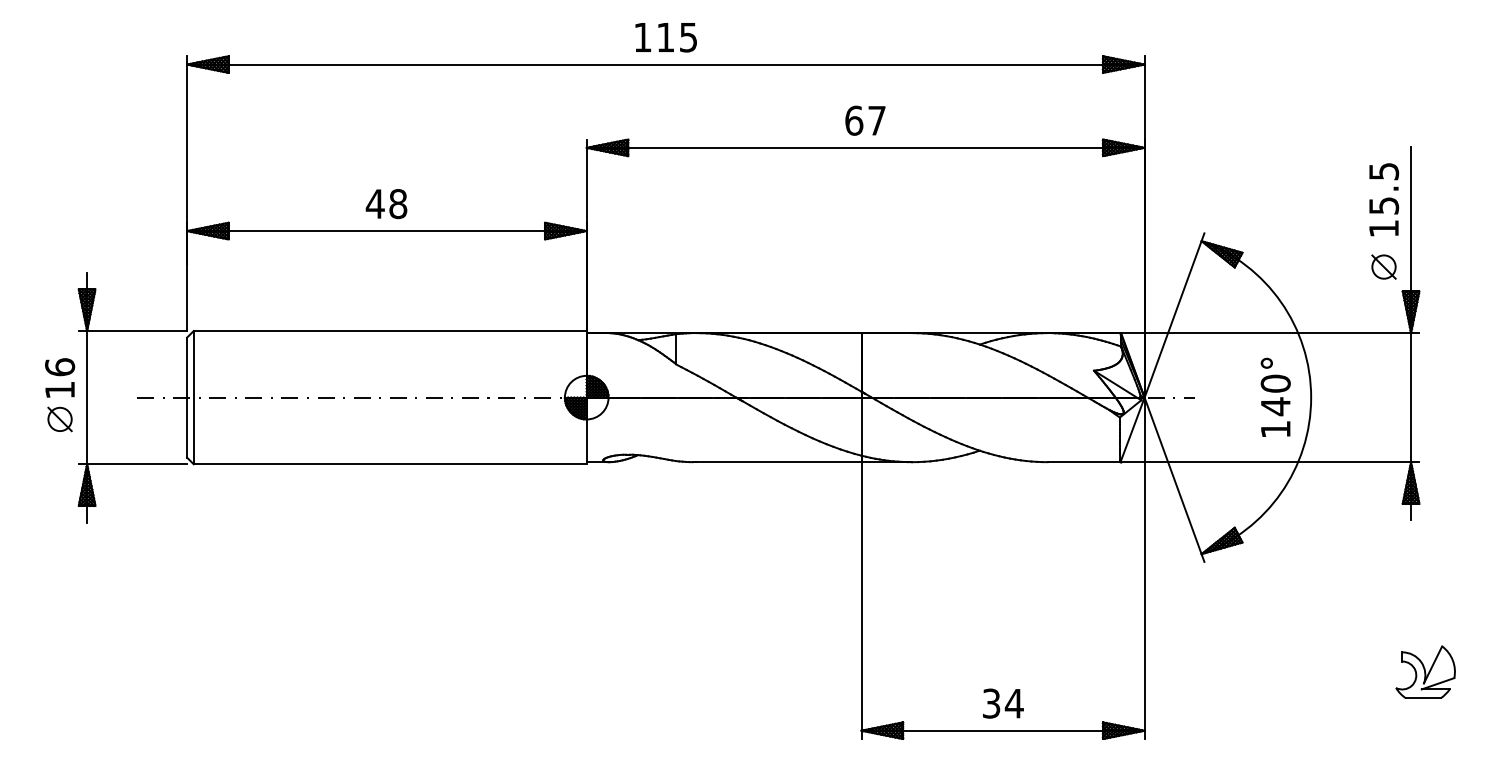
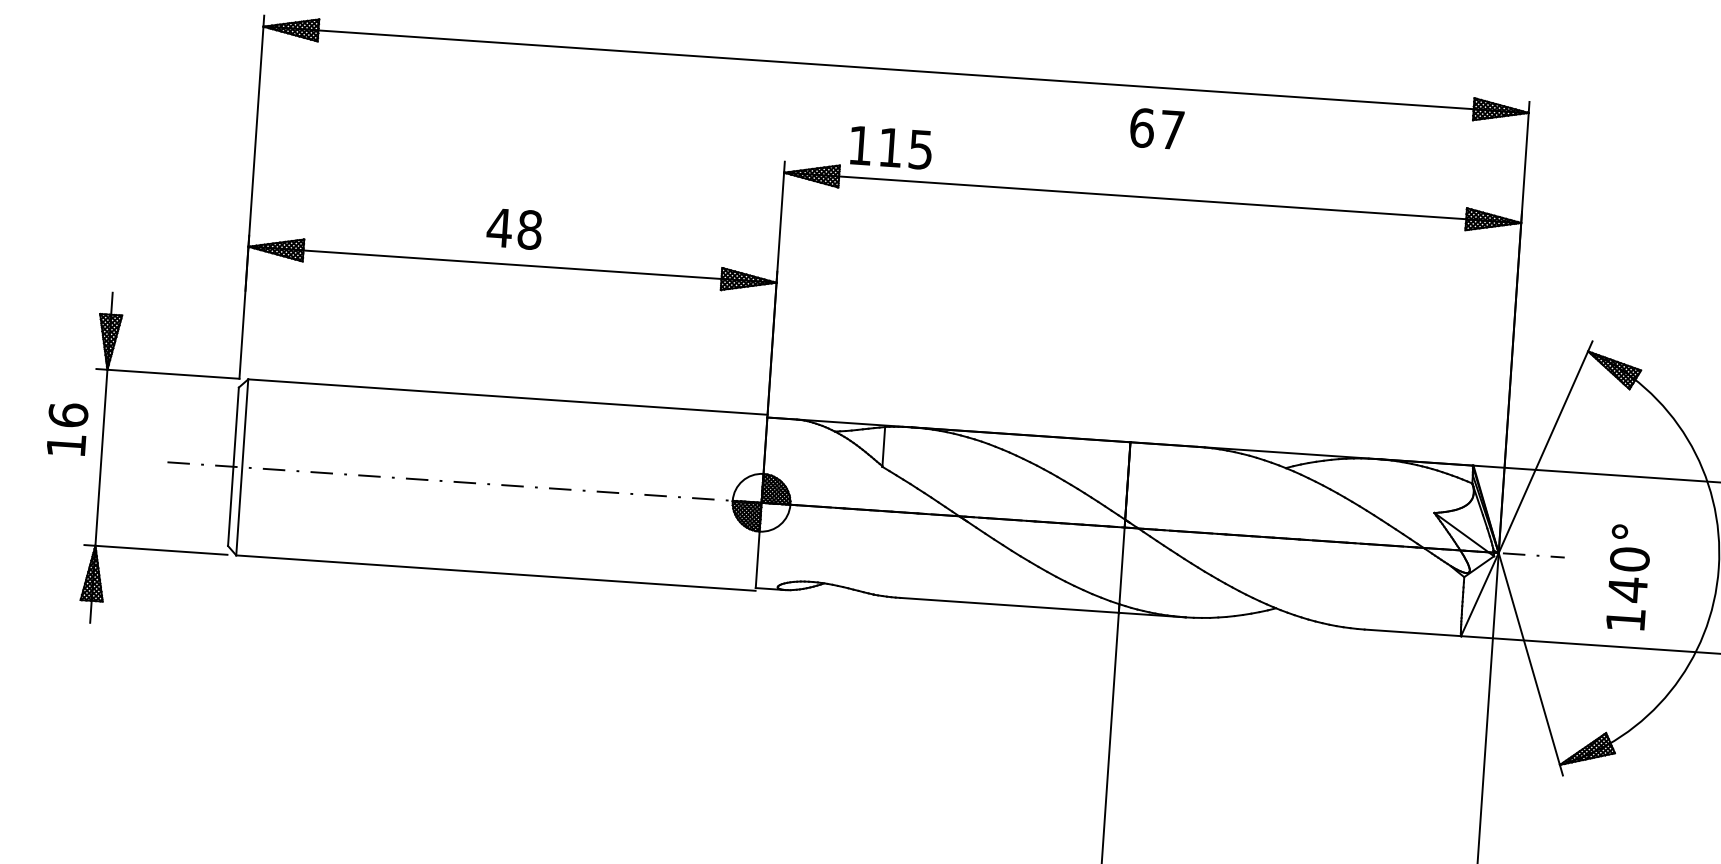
text: (665, 37) -> (890, 147), moved
text: (865, 120) -> (1157, 128), moved
text: (1275, 396) -> (1628, 576), moved
part: (59, 419) -> (62, 484), removed

